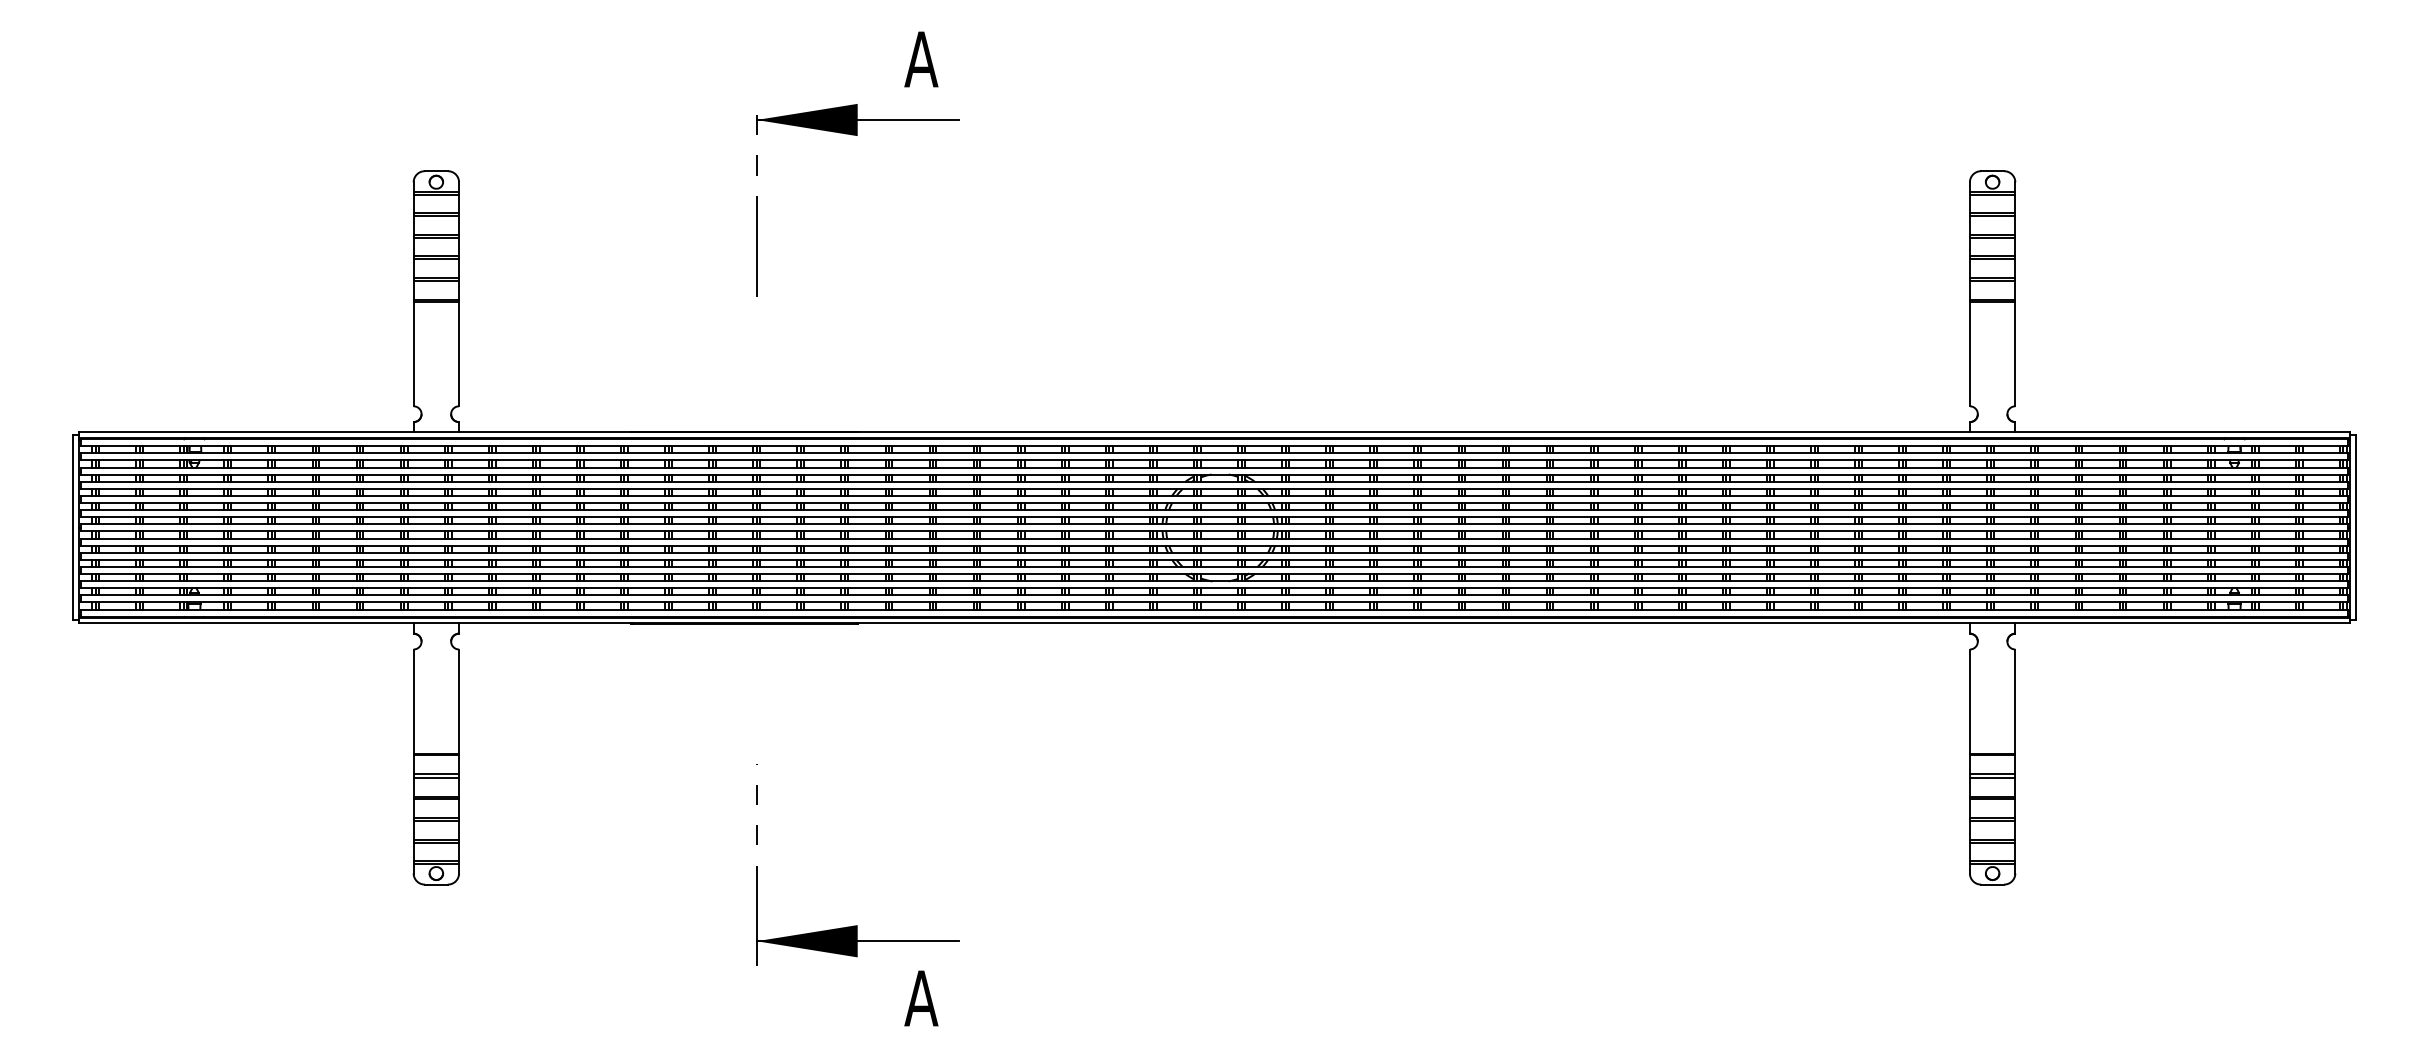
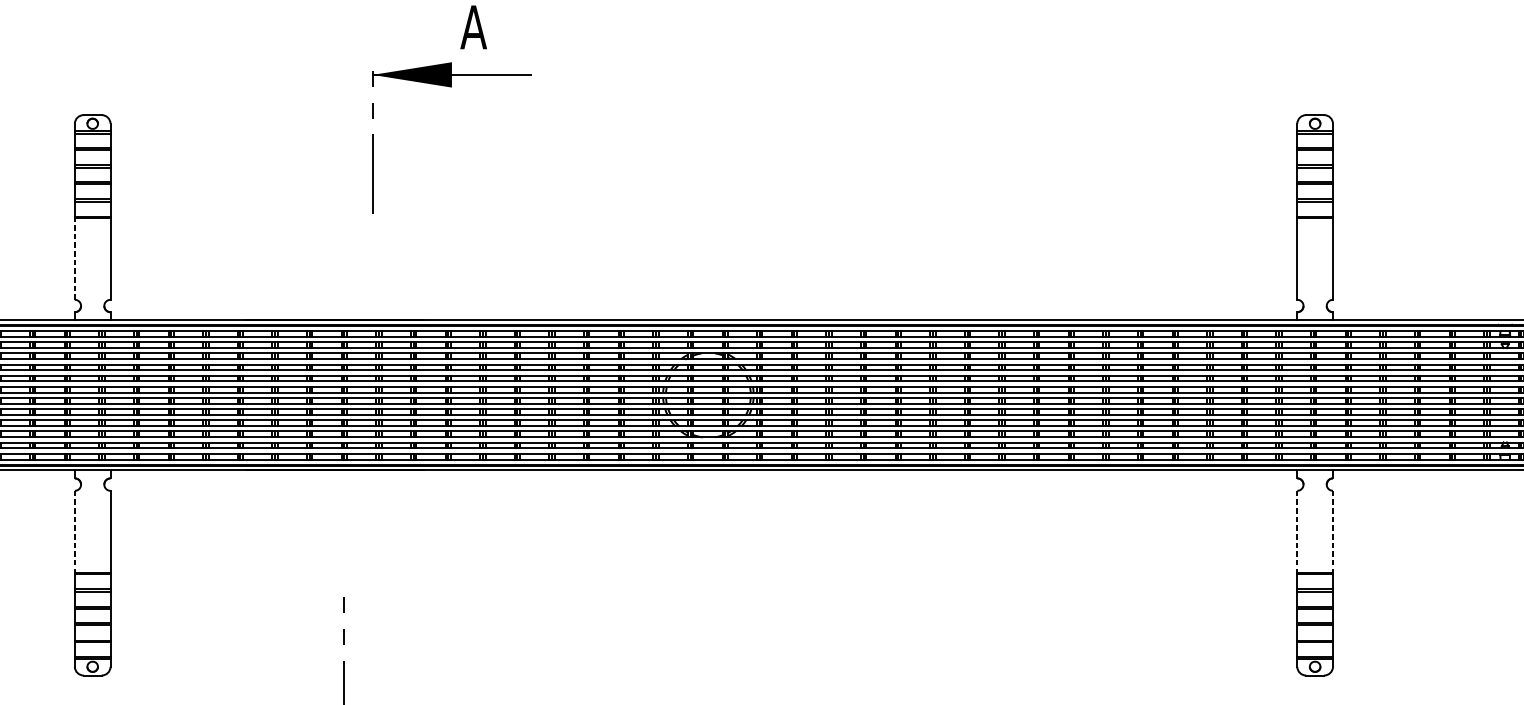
part: (857, 135) -> (451, 87), moved
line: (413, 353) -> (74, 258), solid -> dashed
line: (413, 702) -> (74, 532), solid -> dashed
line: (1969, 702) -> (1296, 532), solid -> dashed
line: (2015, 702) -> (1333, 532), solid -> dashed

